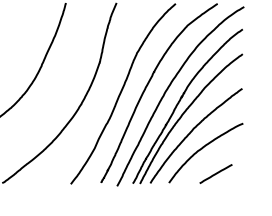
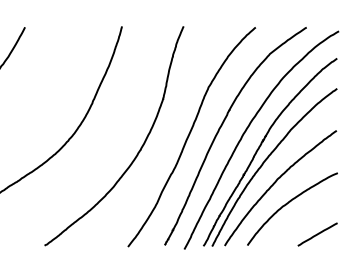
line: (215, 173) -> (317, 234), moved

